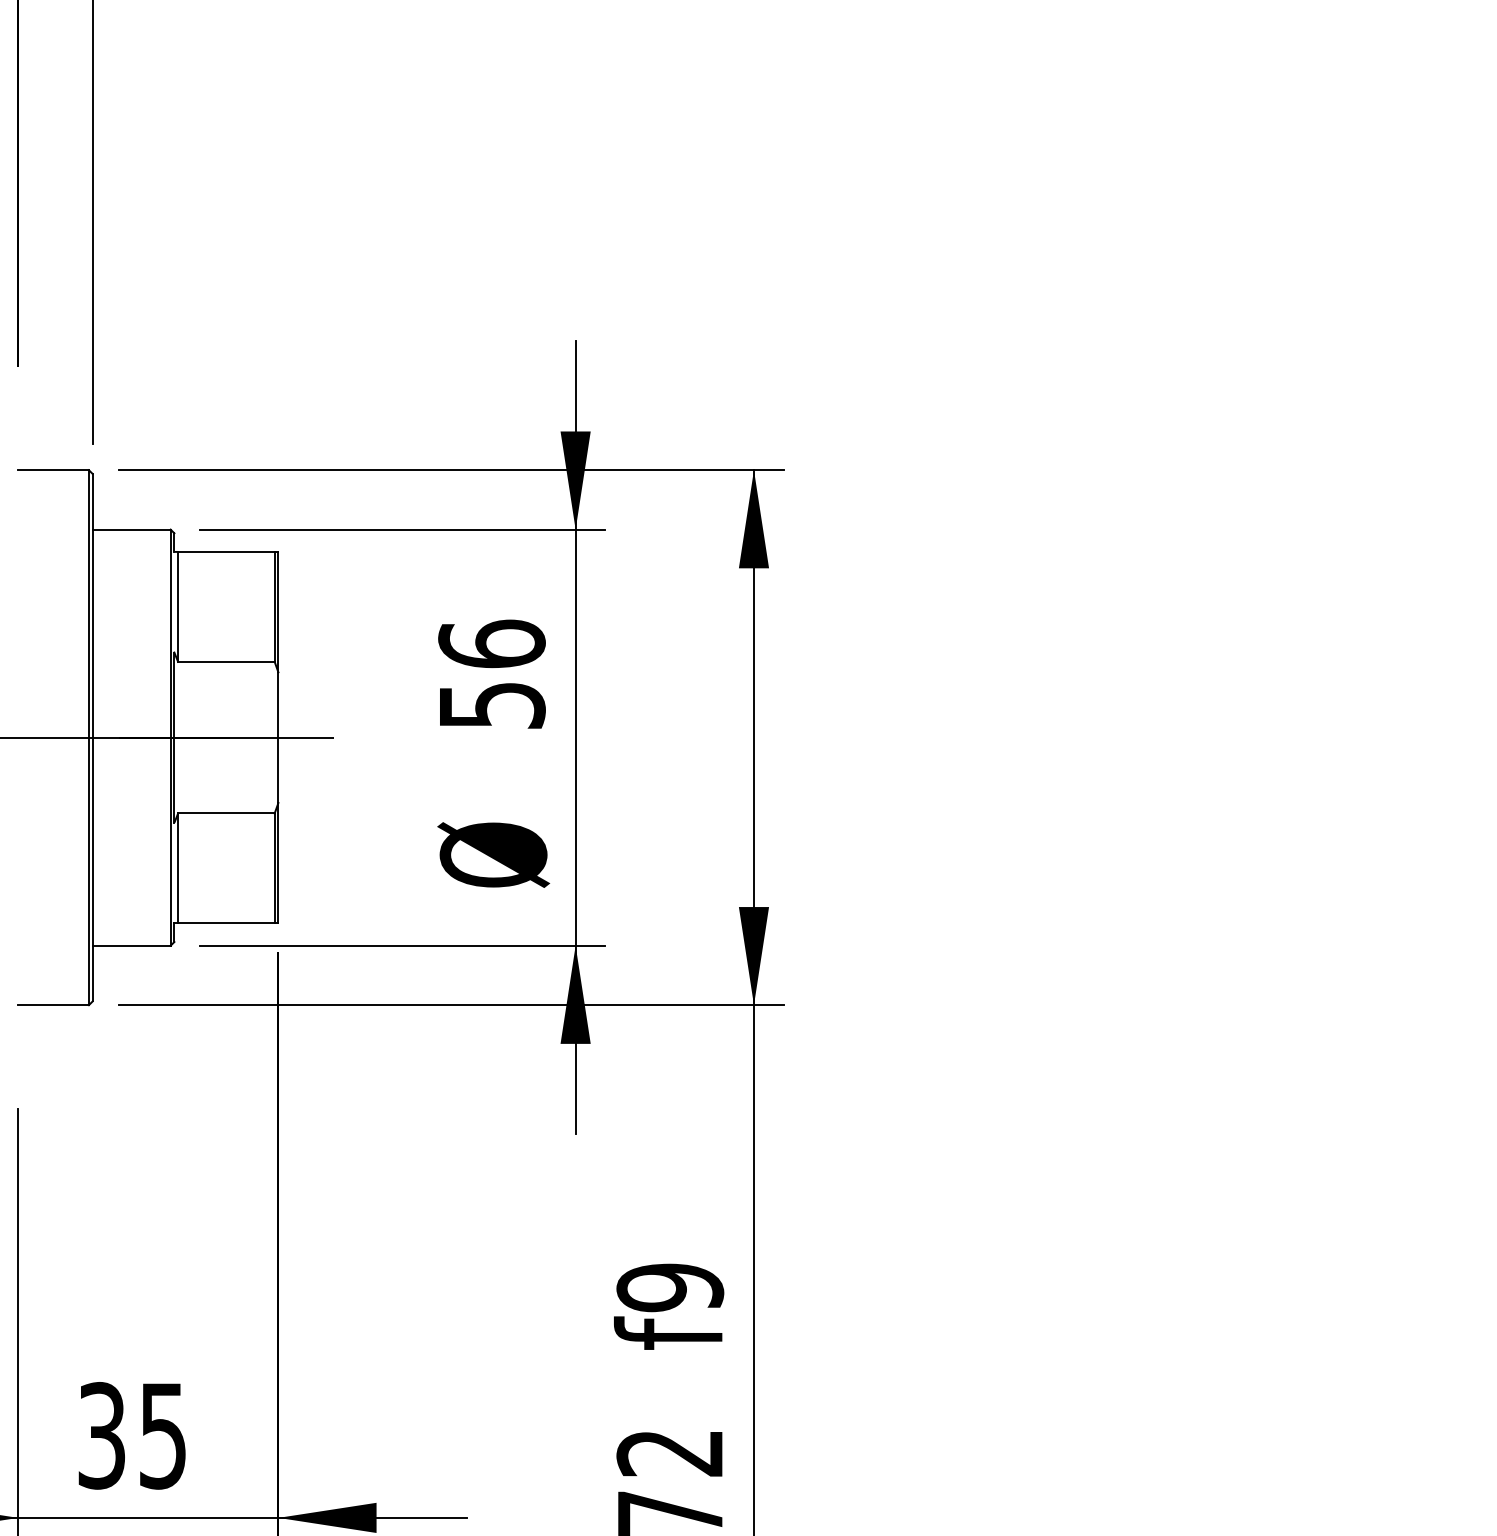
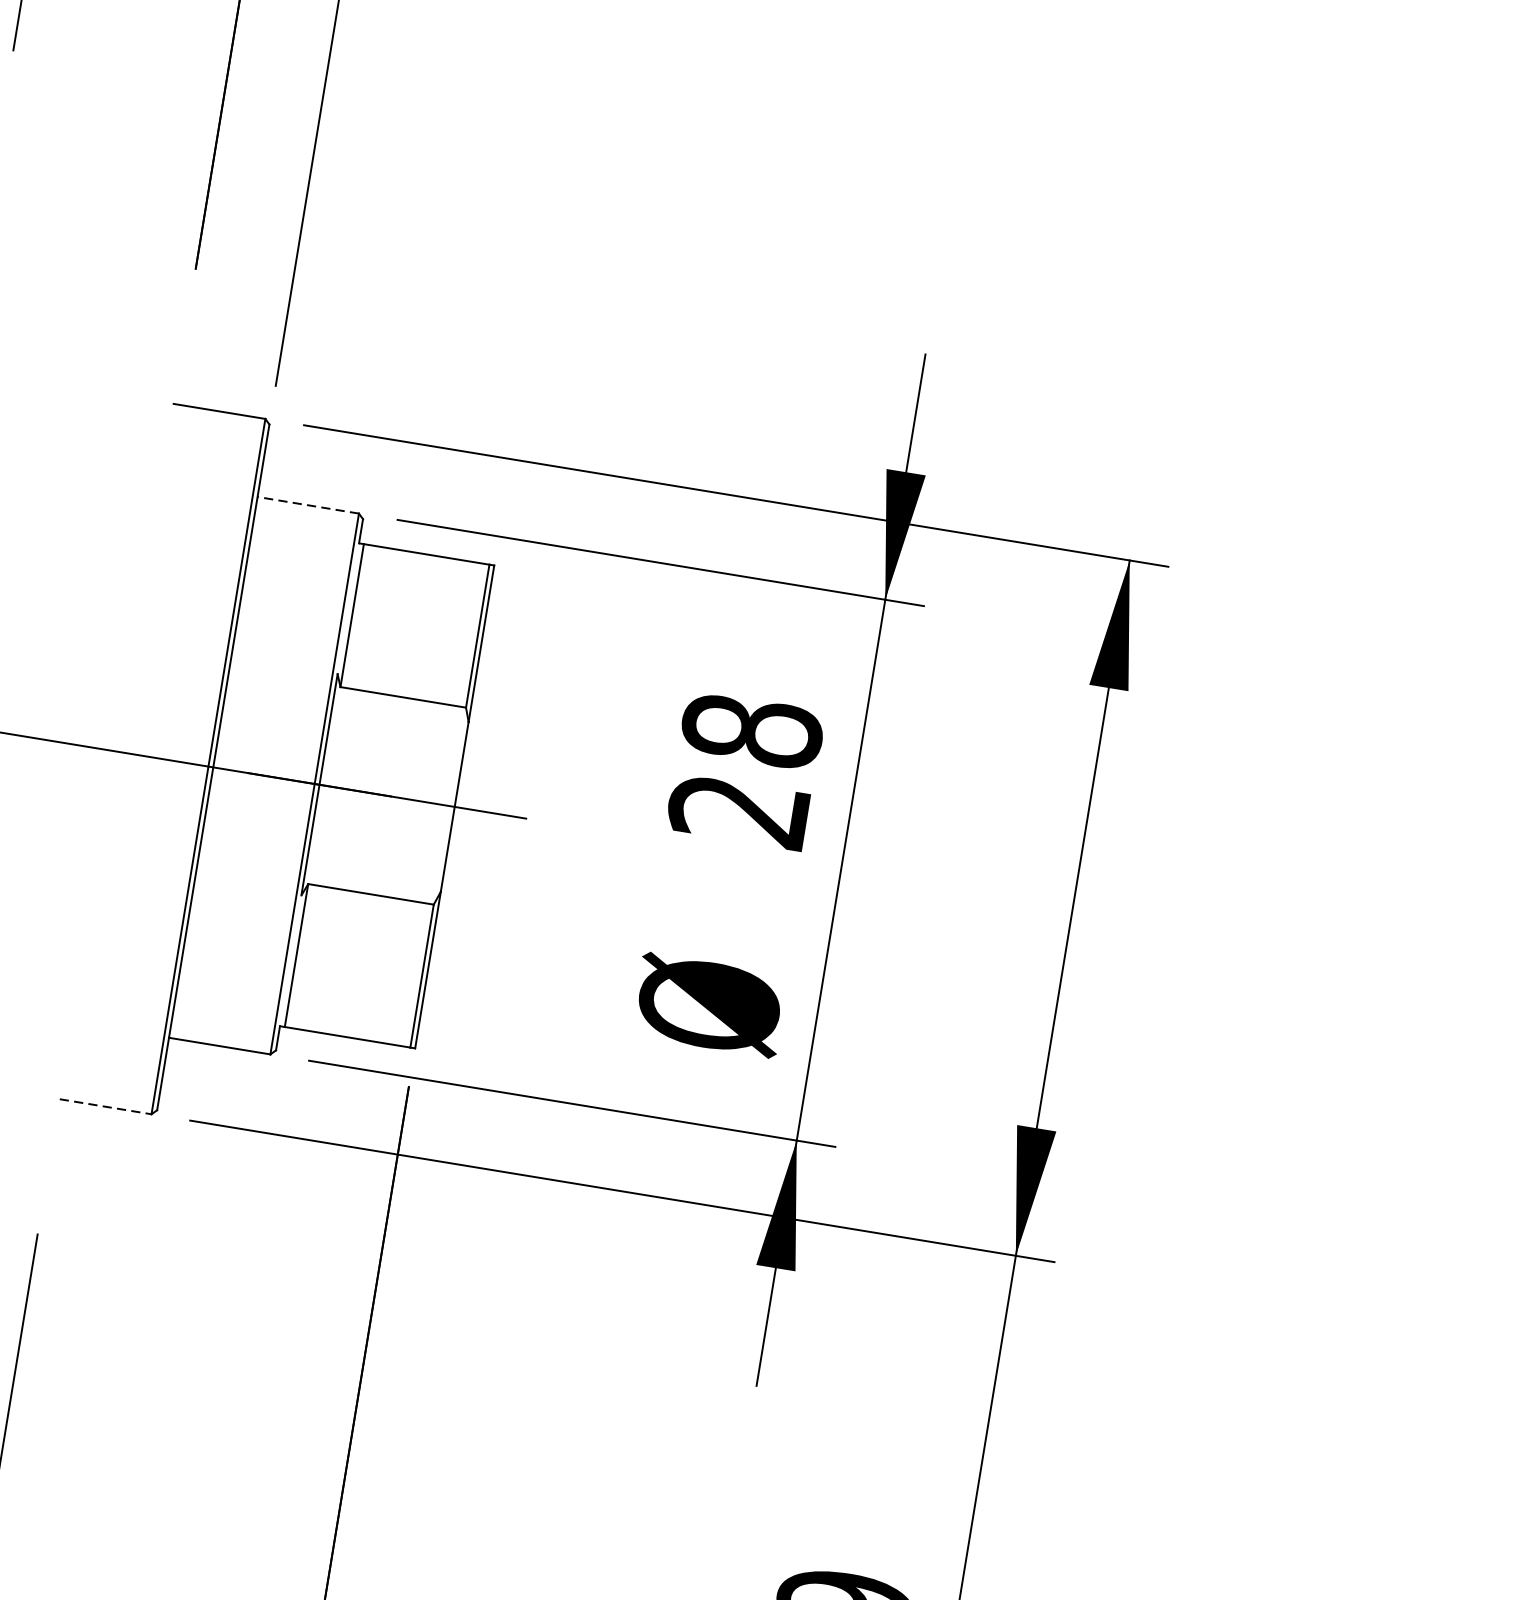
line: (131, 529) -> (308, 505), solid -> dashed
text: (491, 673) -> (745, 768), 56 -> 28
line: (54, 1005) -> (106, 1107), solid -> dashed

